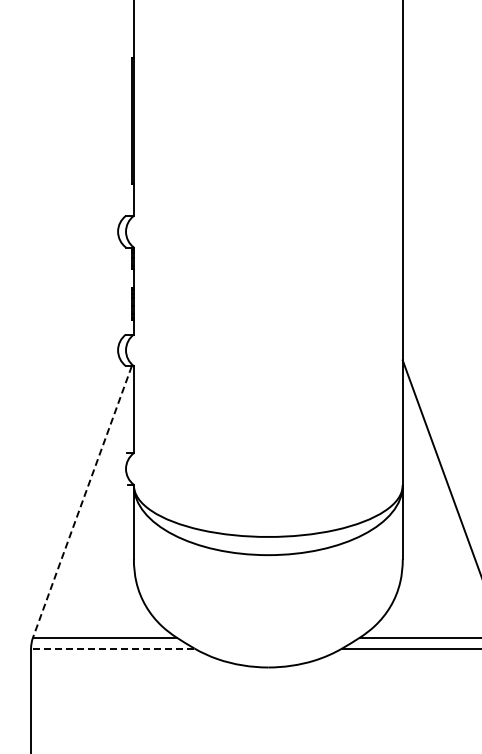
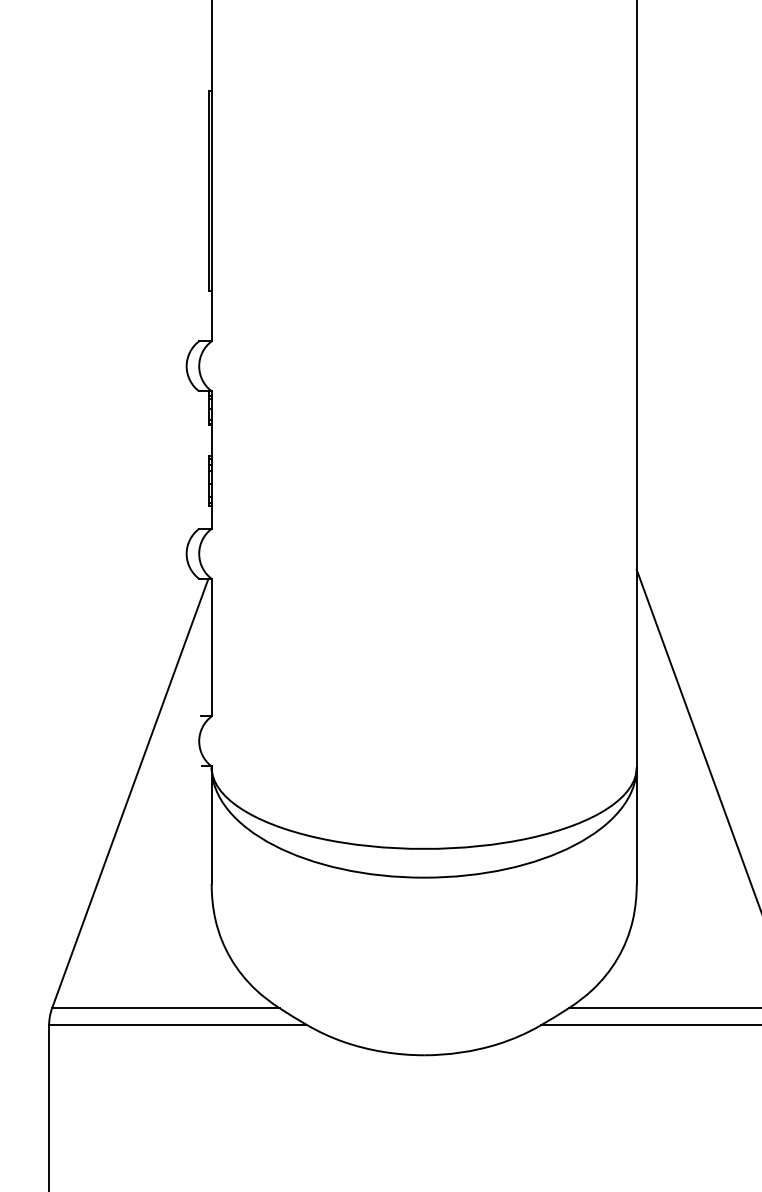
line: (82, 502) -> (130, 794), dashed -> solid
line: (112, 648) -> (177, 1025), dashed -> solid

